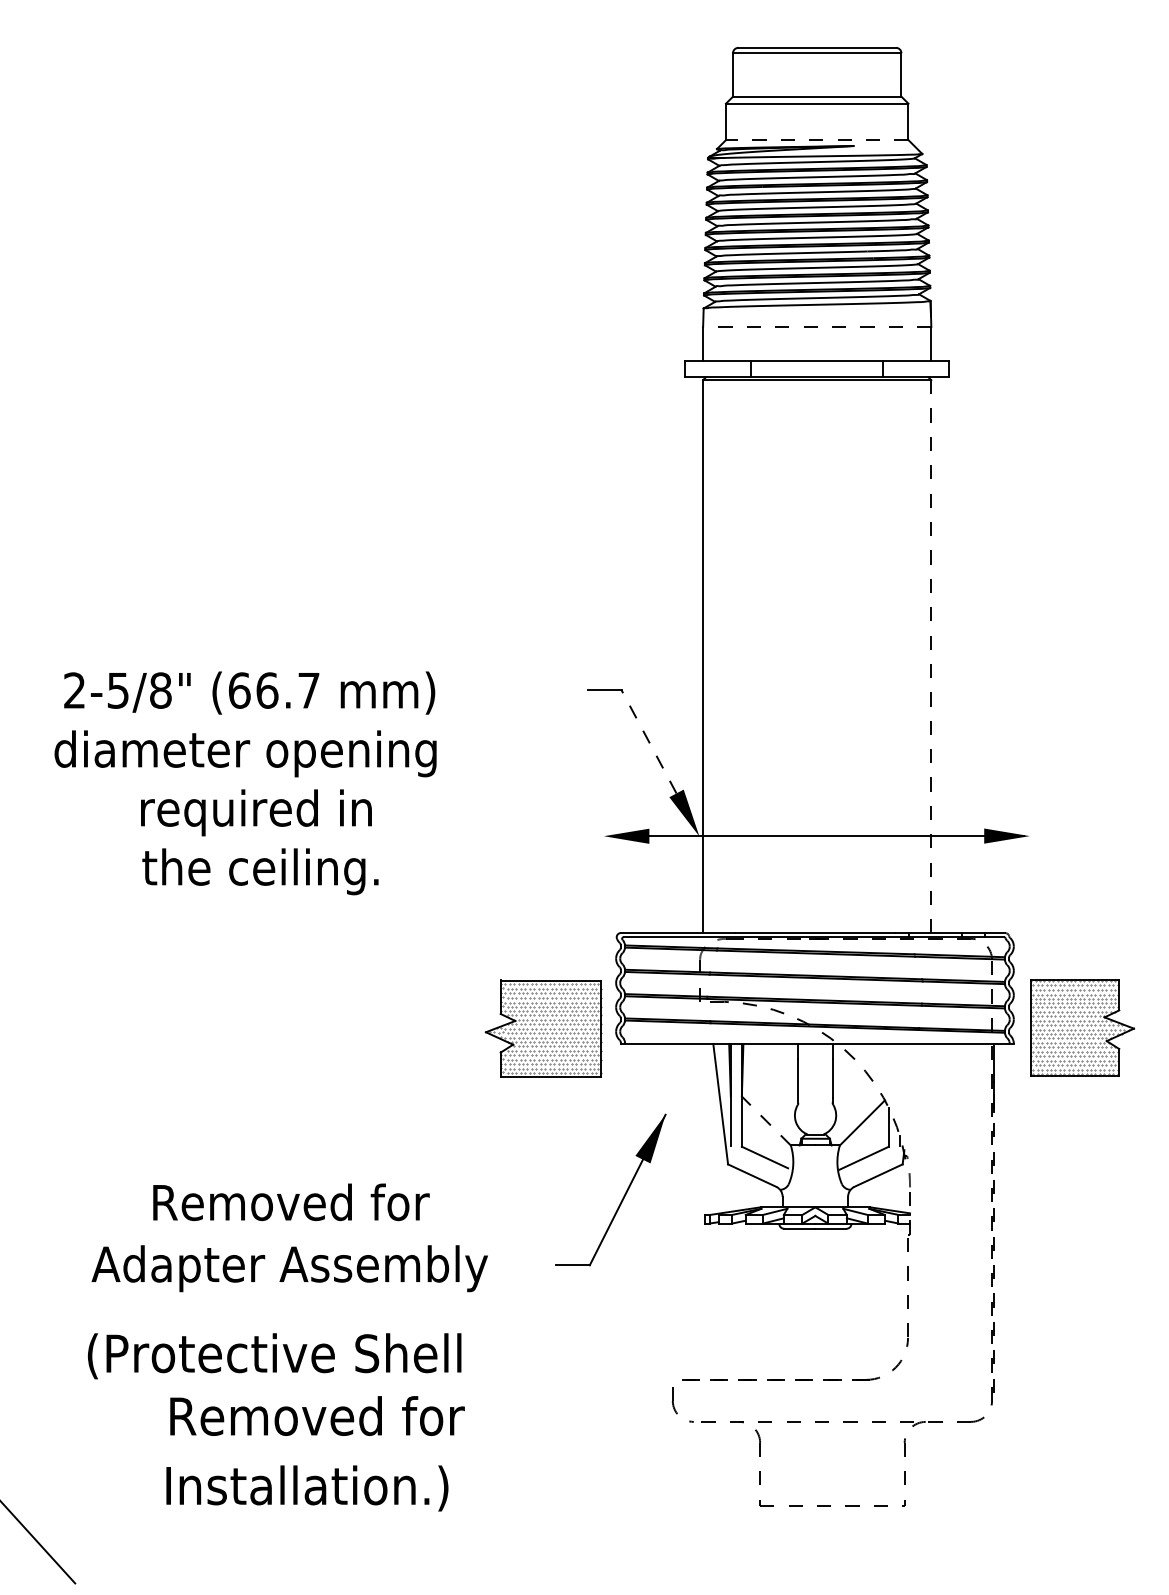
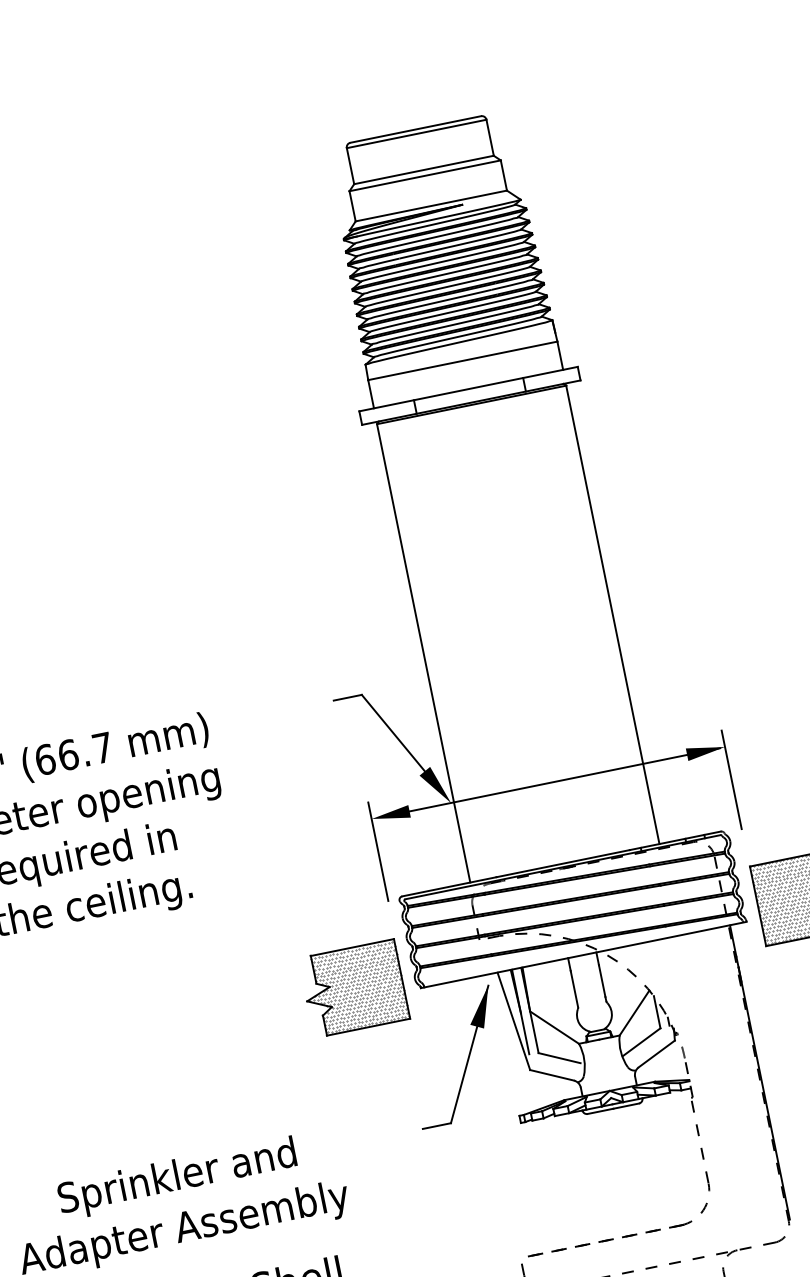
line: (816, 140) -> (430, 206), dashed -> solid
line: (816, 326) -> (462, 360), dashed -> solid
line: (931, 657) -> (613, 615), dashed -> solid
line: (649, 741) -> (393, 732), dashed -> solid
line: (603, 875) -> (378, 851), added
line: (1029, 875) -> (731, 779), added
line: (766, 1120) -> (554, 1027), dashed -> solid
part: (623, 1195) -> (467, 1059), moved
text: (293, 1206) -> (177, 1178), Removed for -> Sprinkler and
line: (993, 1247) -> (764, 1094), dashed -> solid

